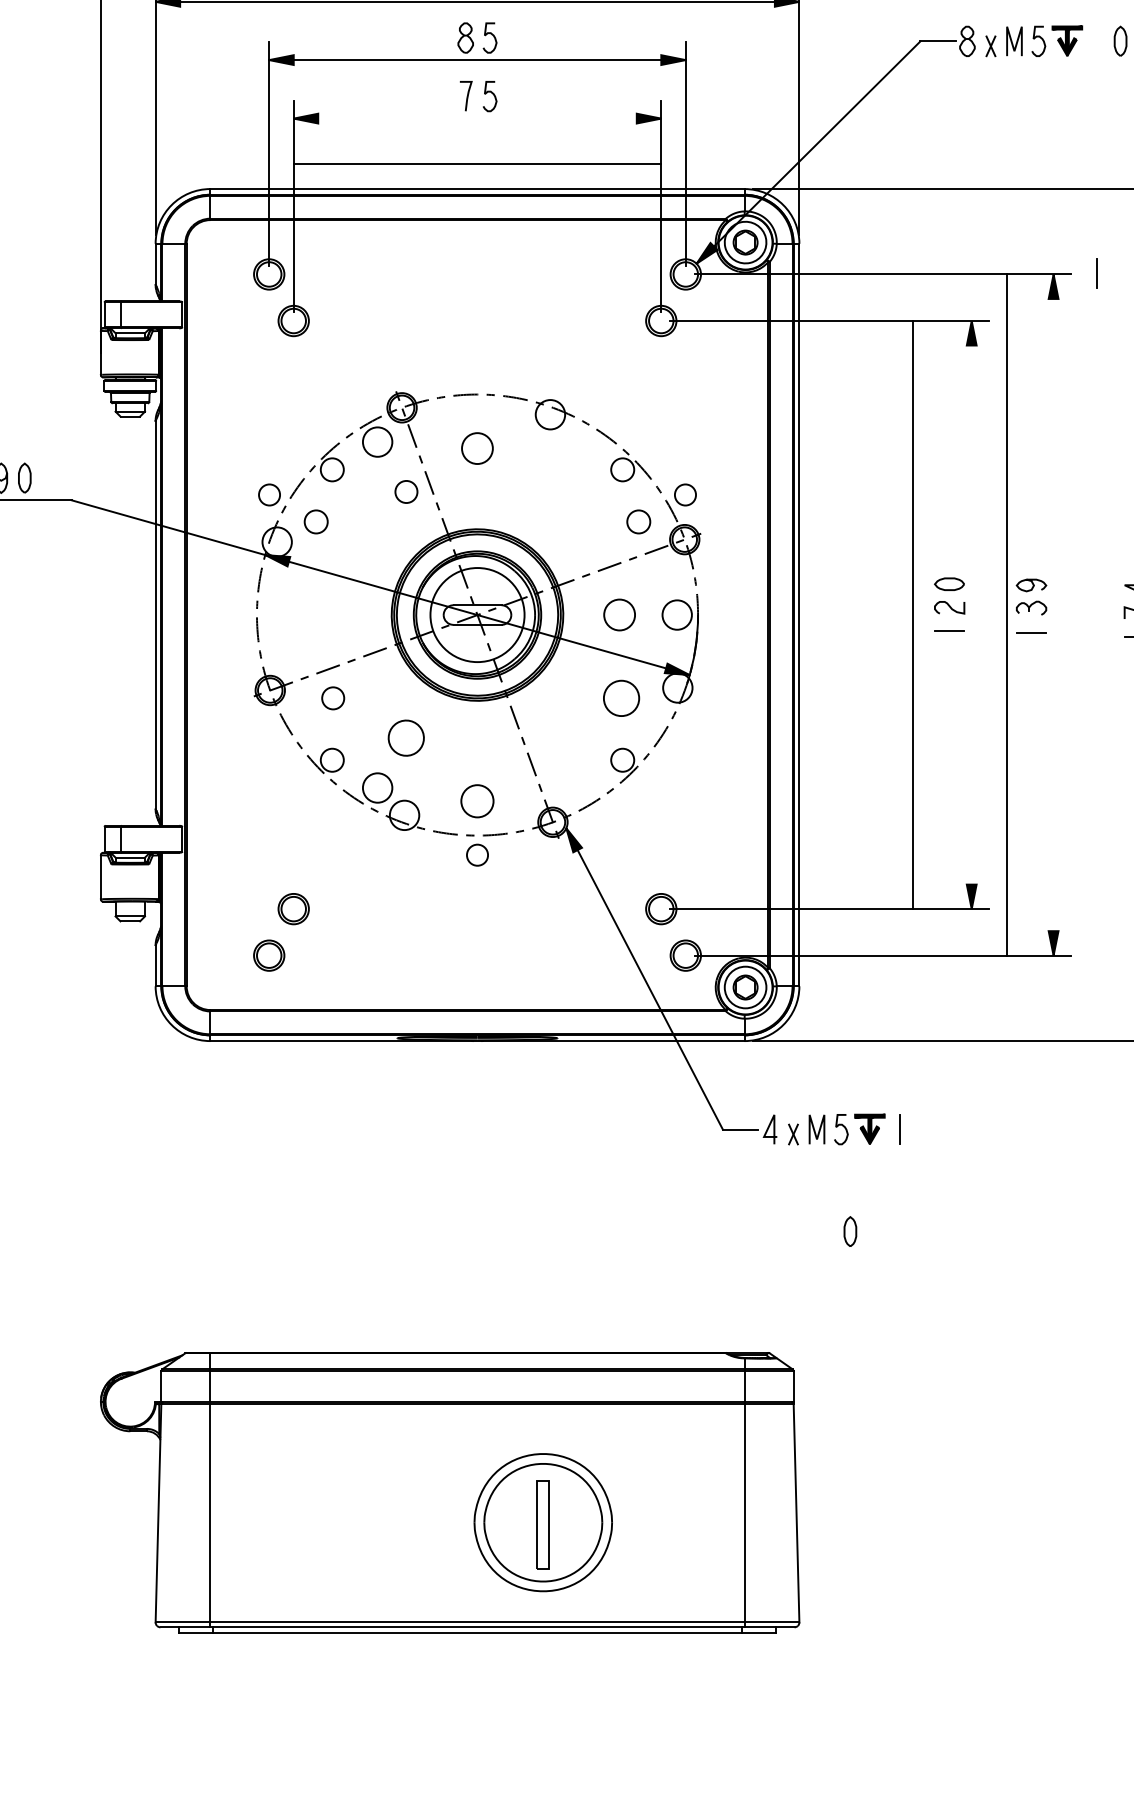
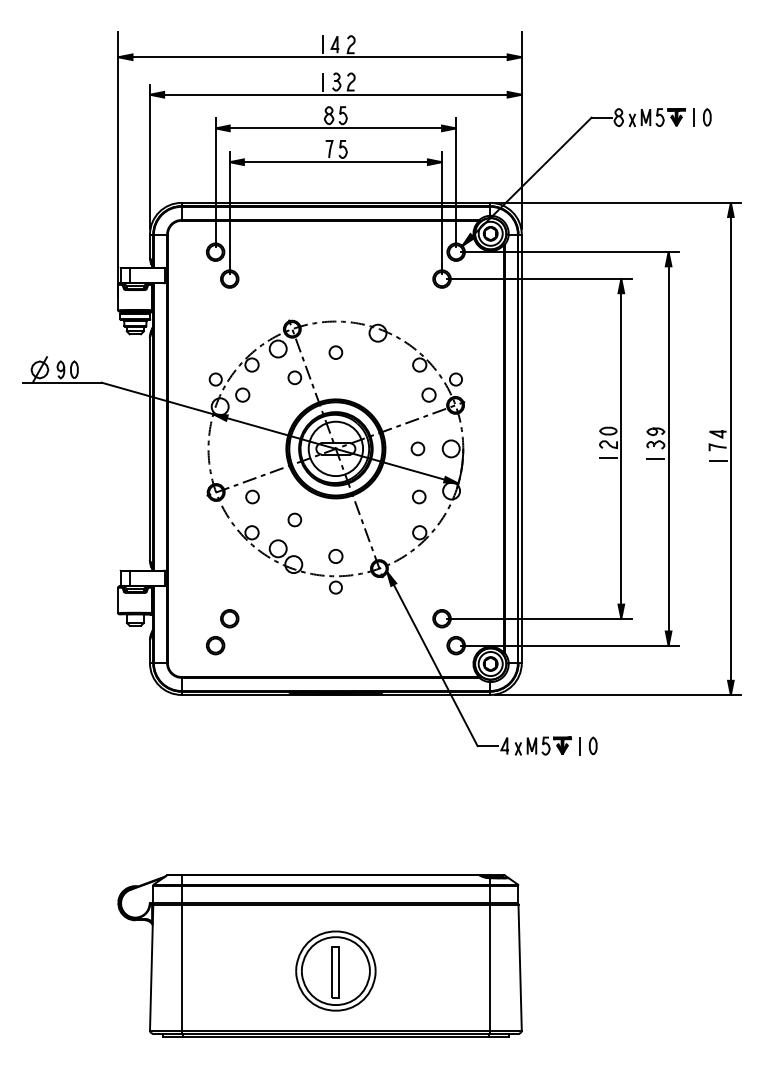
line: (476, 164) -> (335, 162), moved
line: (1096, 273) -> (693, 117), moved
part: (476, 448) -> (335, 352), size x0.71
part: (618, 614) -> (417, 448), size x0.71
line: (913, 614) -> (621, 448), moved
line: (1006, 614) -> (668, 448), moved
part: (622, 697) -> (419, 496), size x0.62
part: (405, 737) -> (294, 519), size x0.62
part: (476, 801) -> (335, 556), size x0.71
part: (850, 1230) -> (593, 745), moved
part: (542, 1521) -> (335, 970), moved

